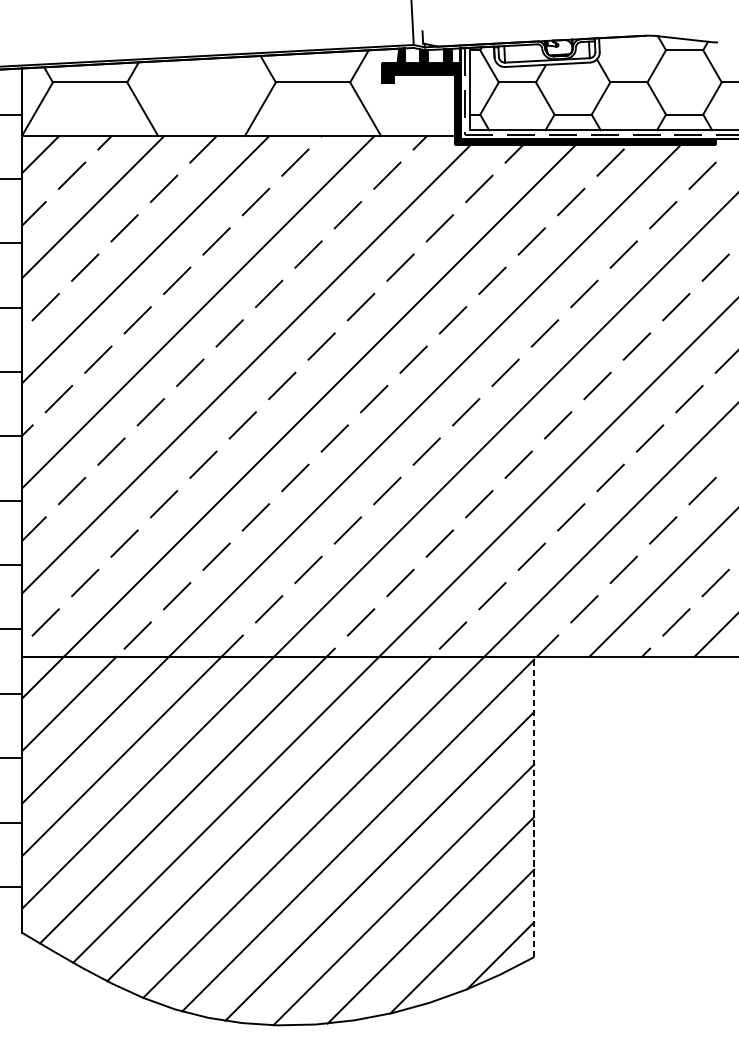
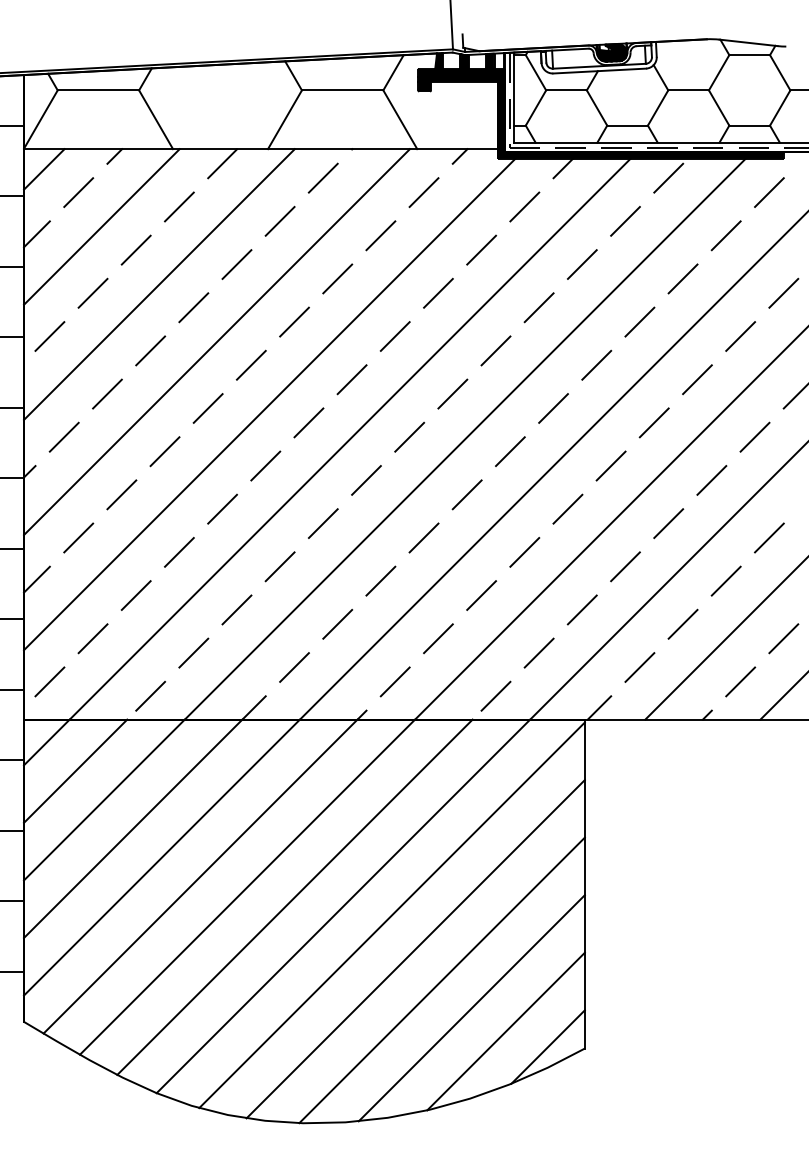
fill: (559, 47) -> (612, 52), added
line: (533, 806) -> (584, 883), dashed -> solid

